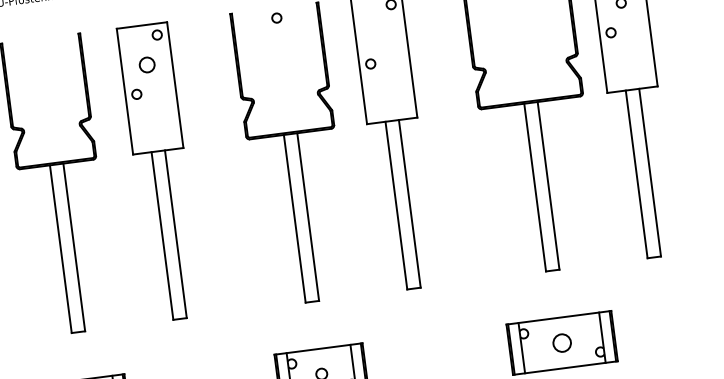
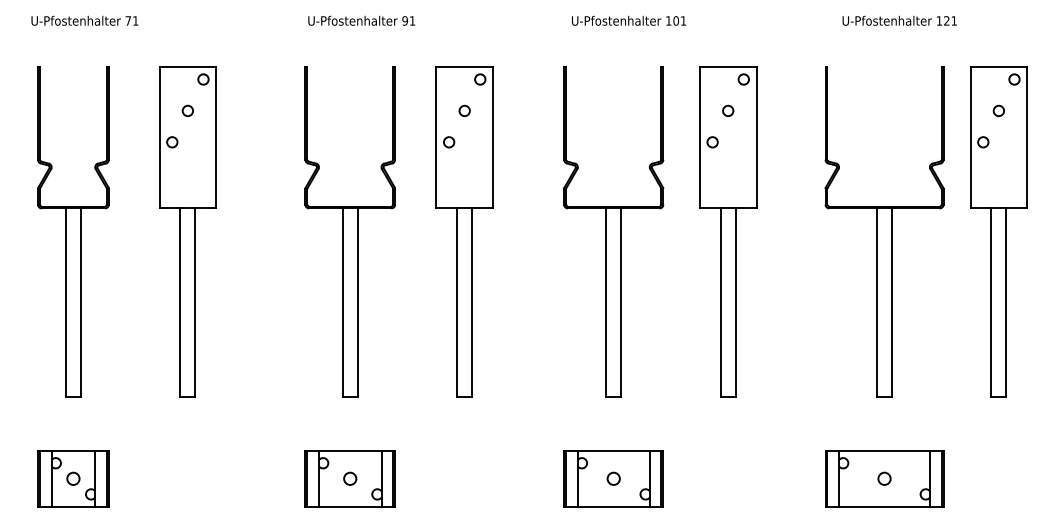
circle: (277, 17) -> (728, 110), moved
circle: (146, 64) -> (464, 110), size x0.62
circle: (562, 342) -> (884, 478), size x0.62

